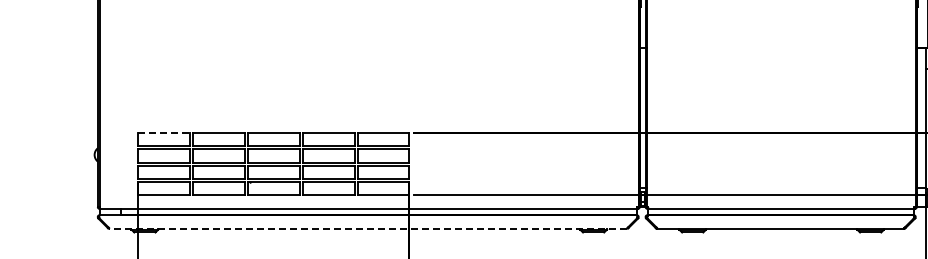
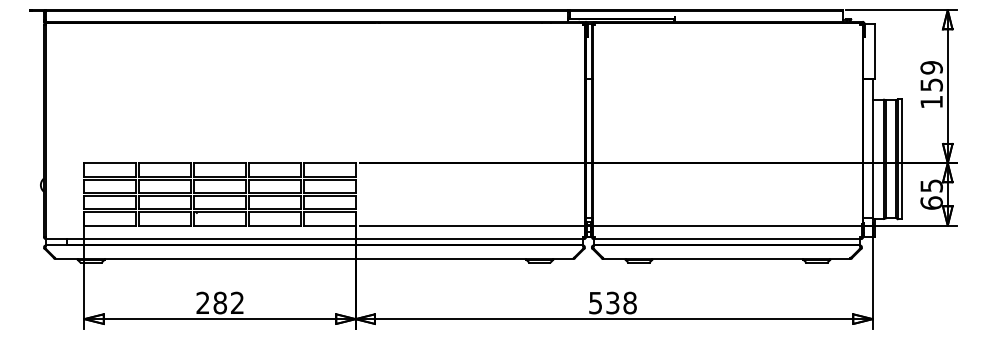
line: (164, 133) -> (110, 163), dashed -> solid
line: (368, 228) -> (314, 258), dashed -> solid

